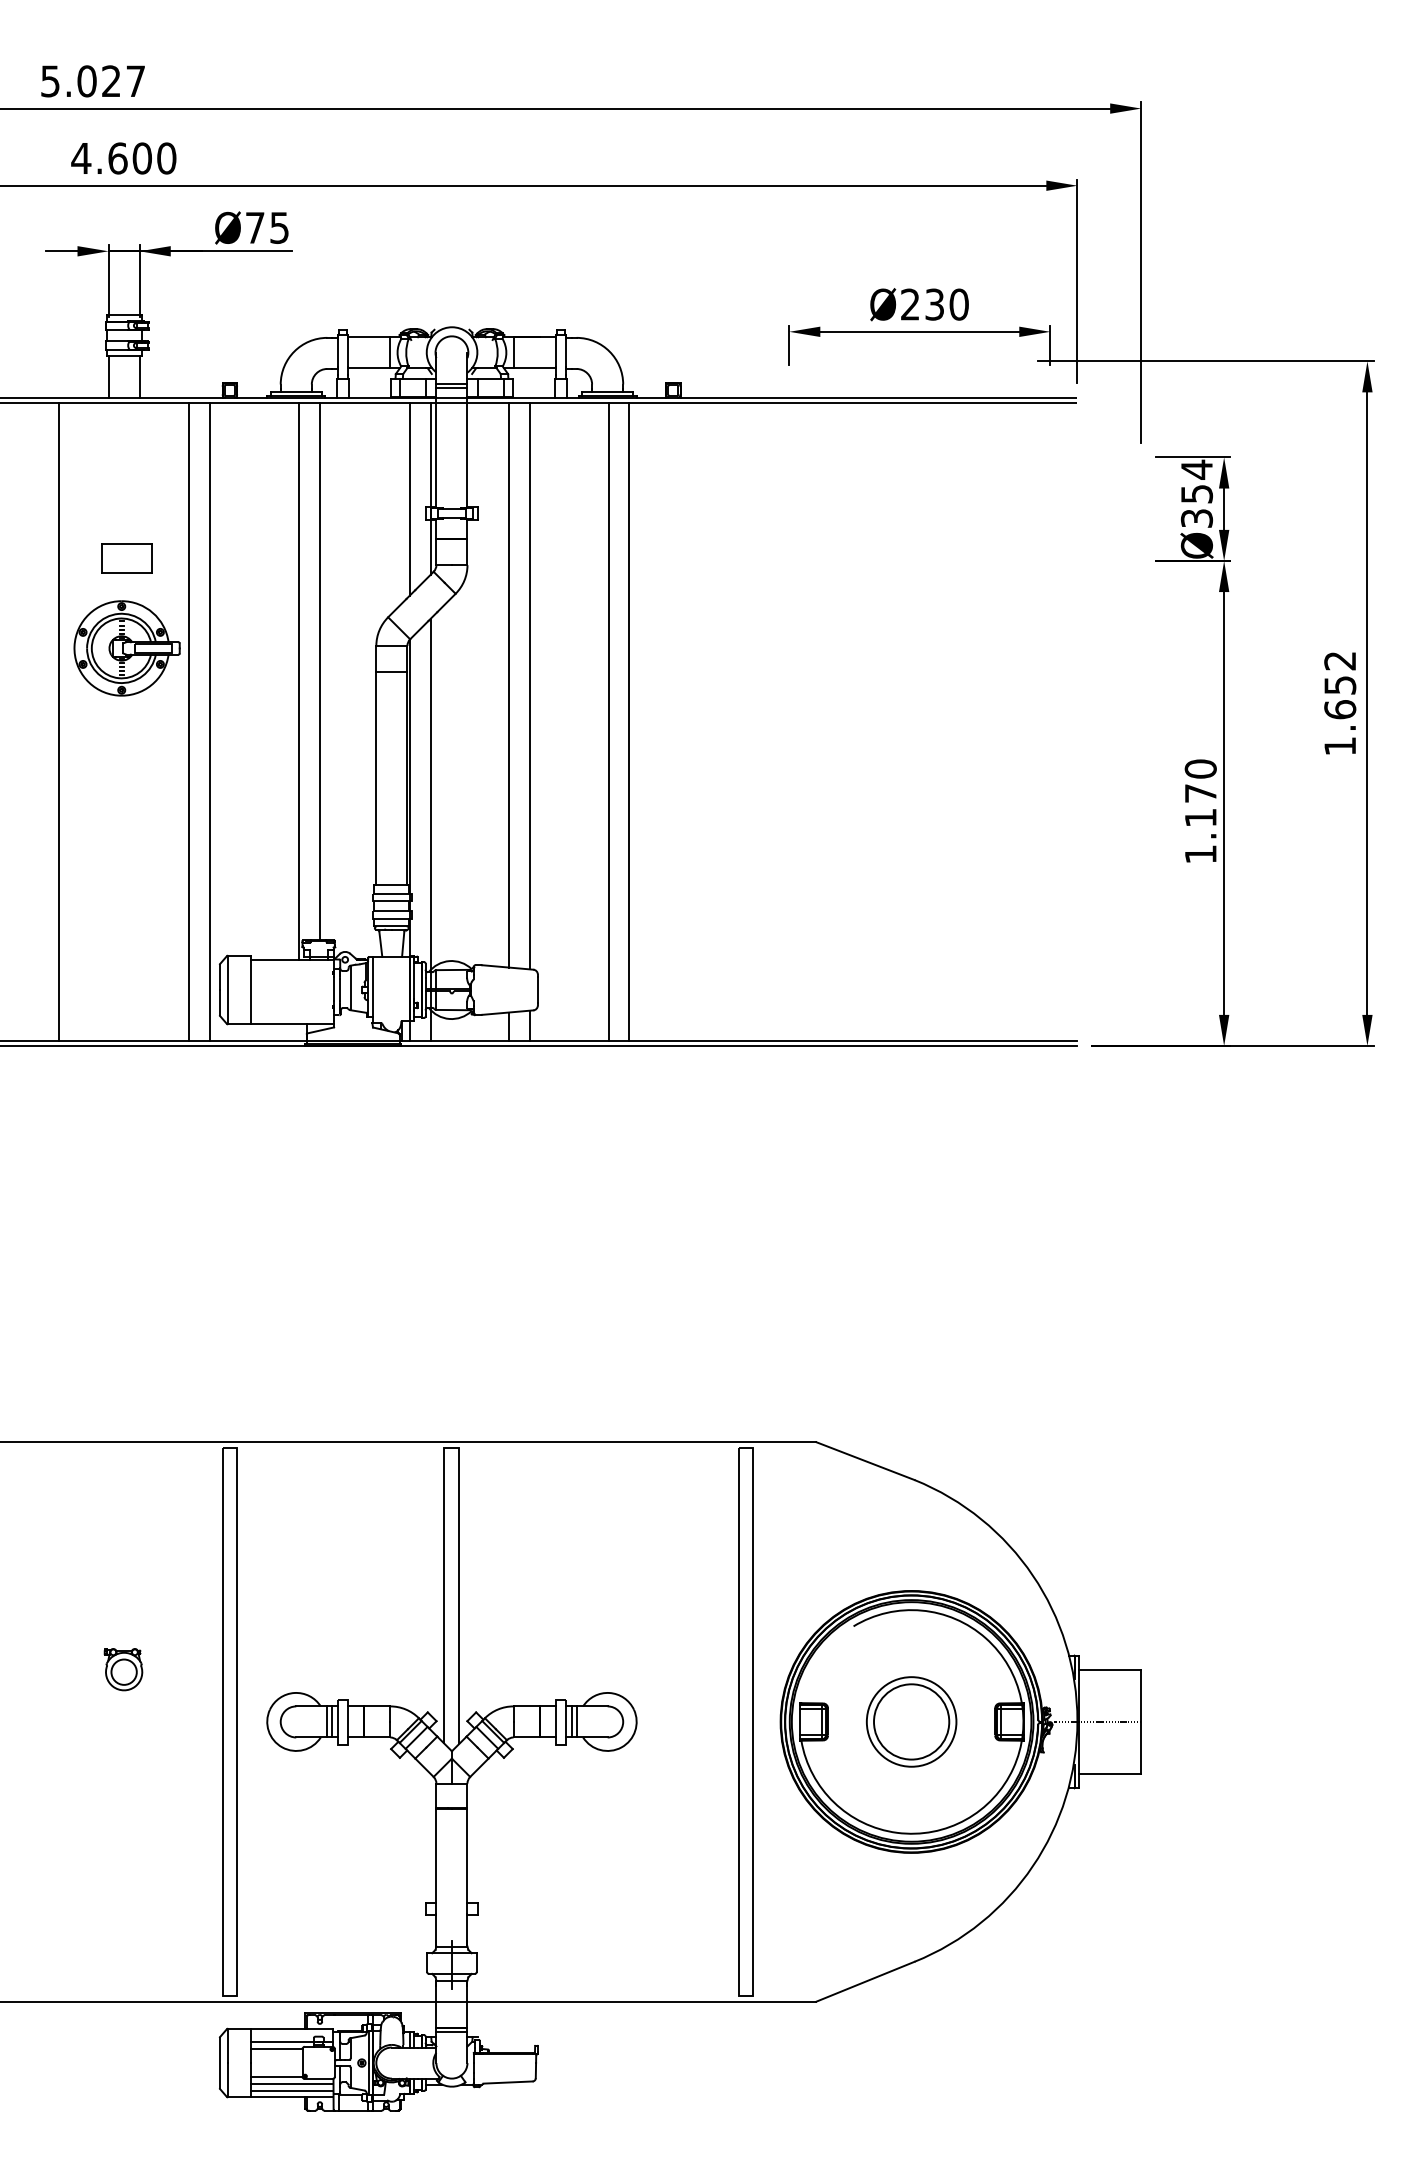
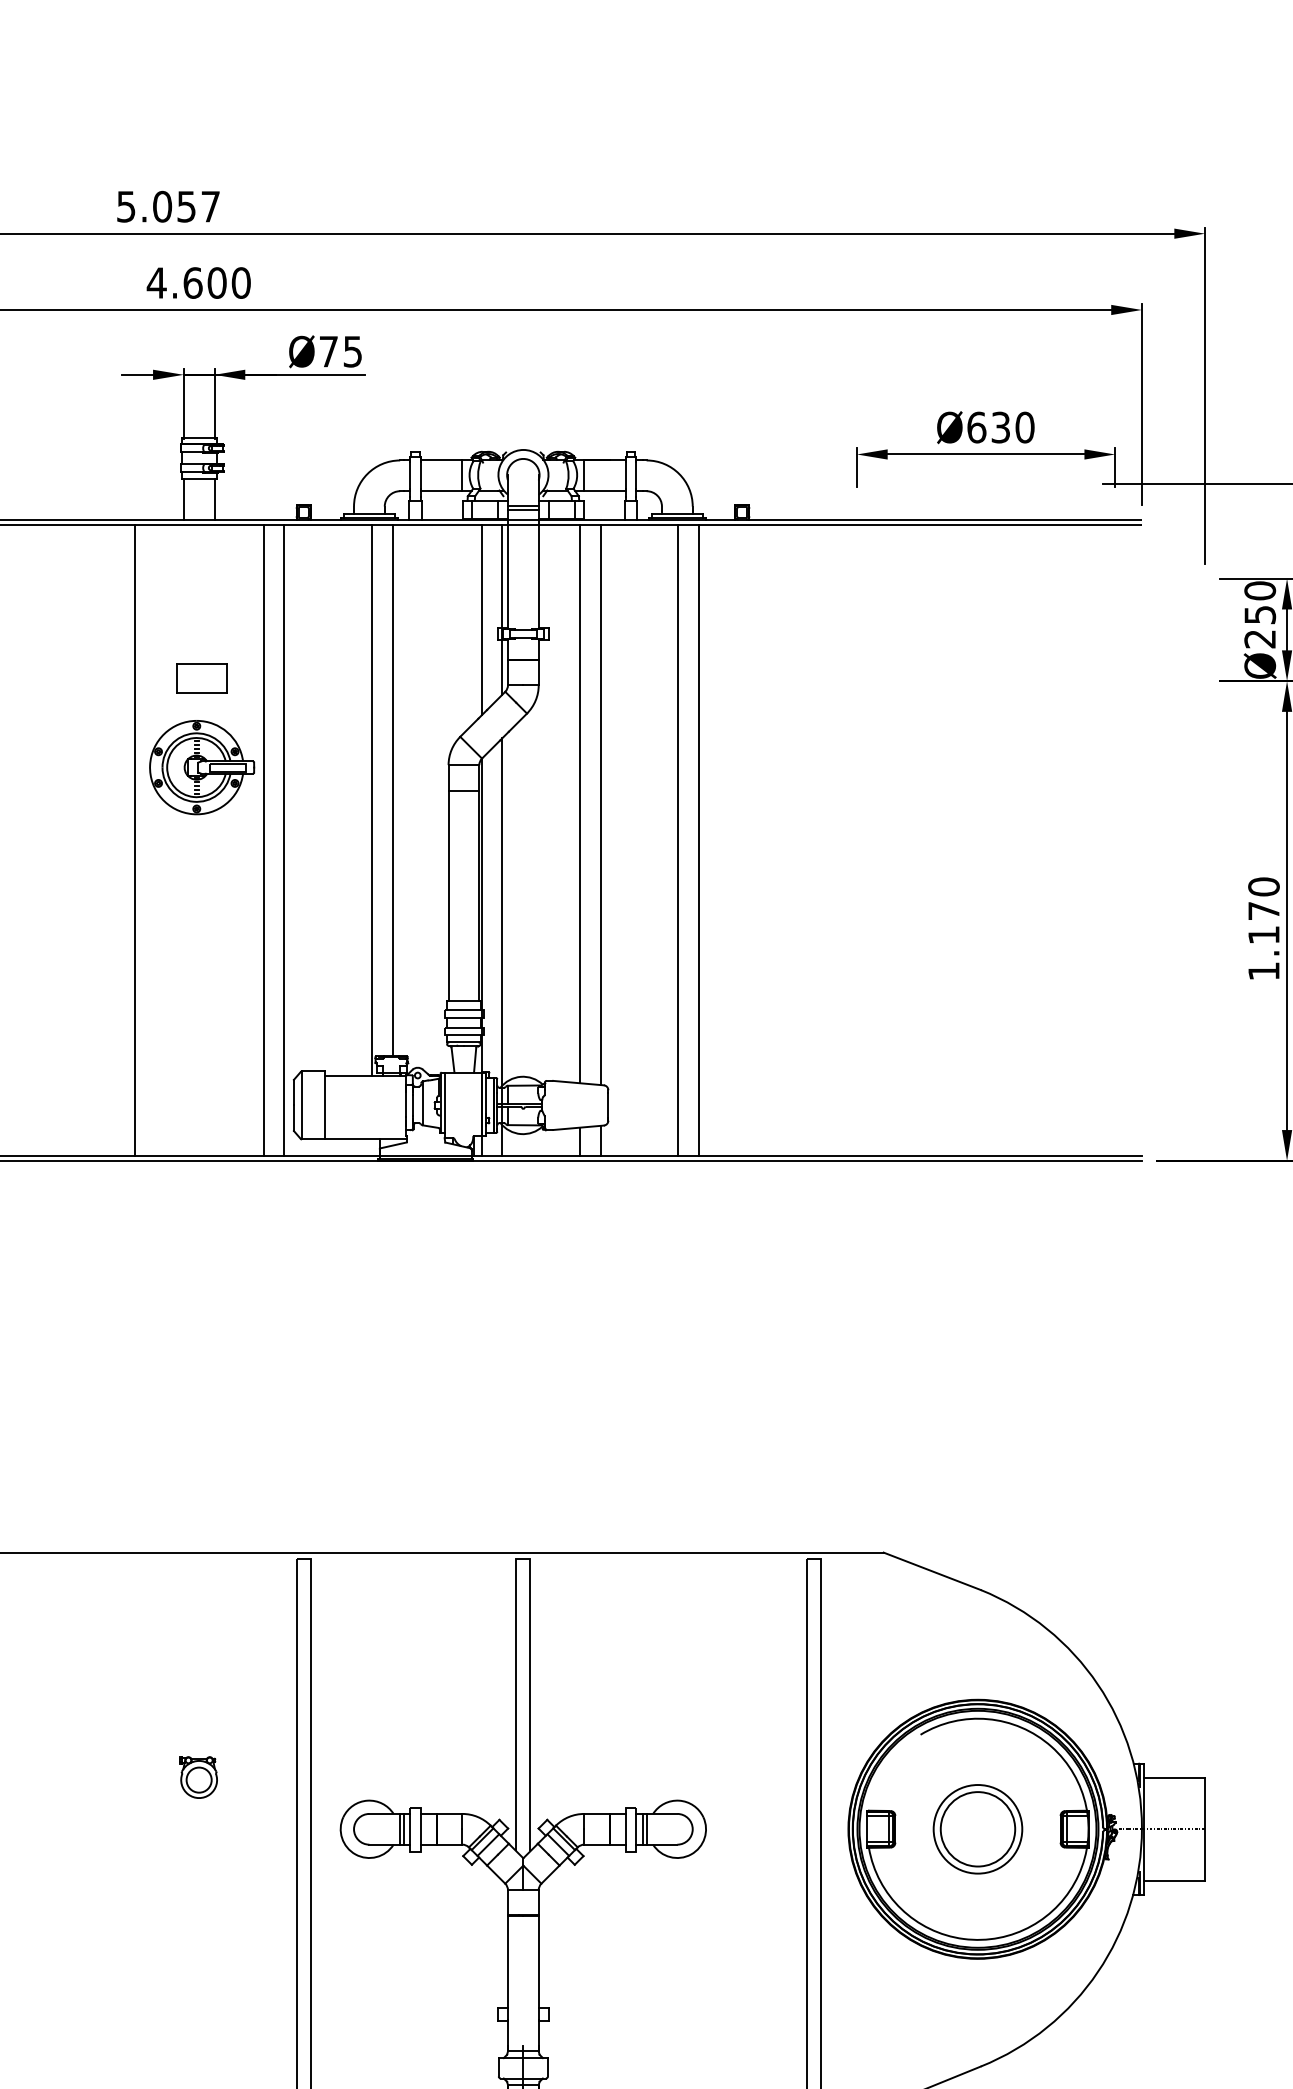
text: (111, 81) -> (186, 206), 5.027 -> 5.057
text: (910, 304) -> (976, 427), Ø230 -> Ø630
text: (1196, 493) -> (1259, 614), Ø354 -> Ø250

